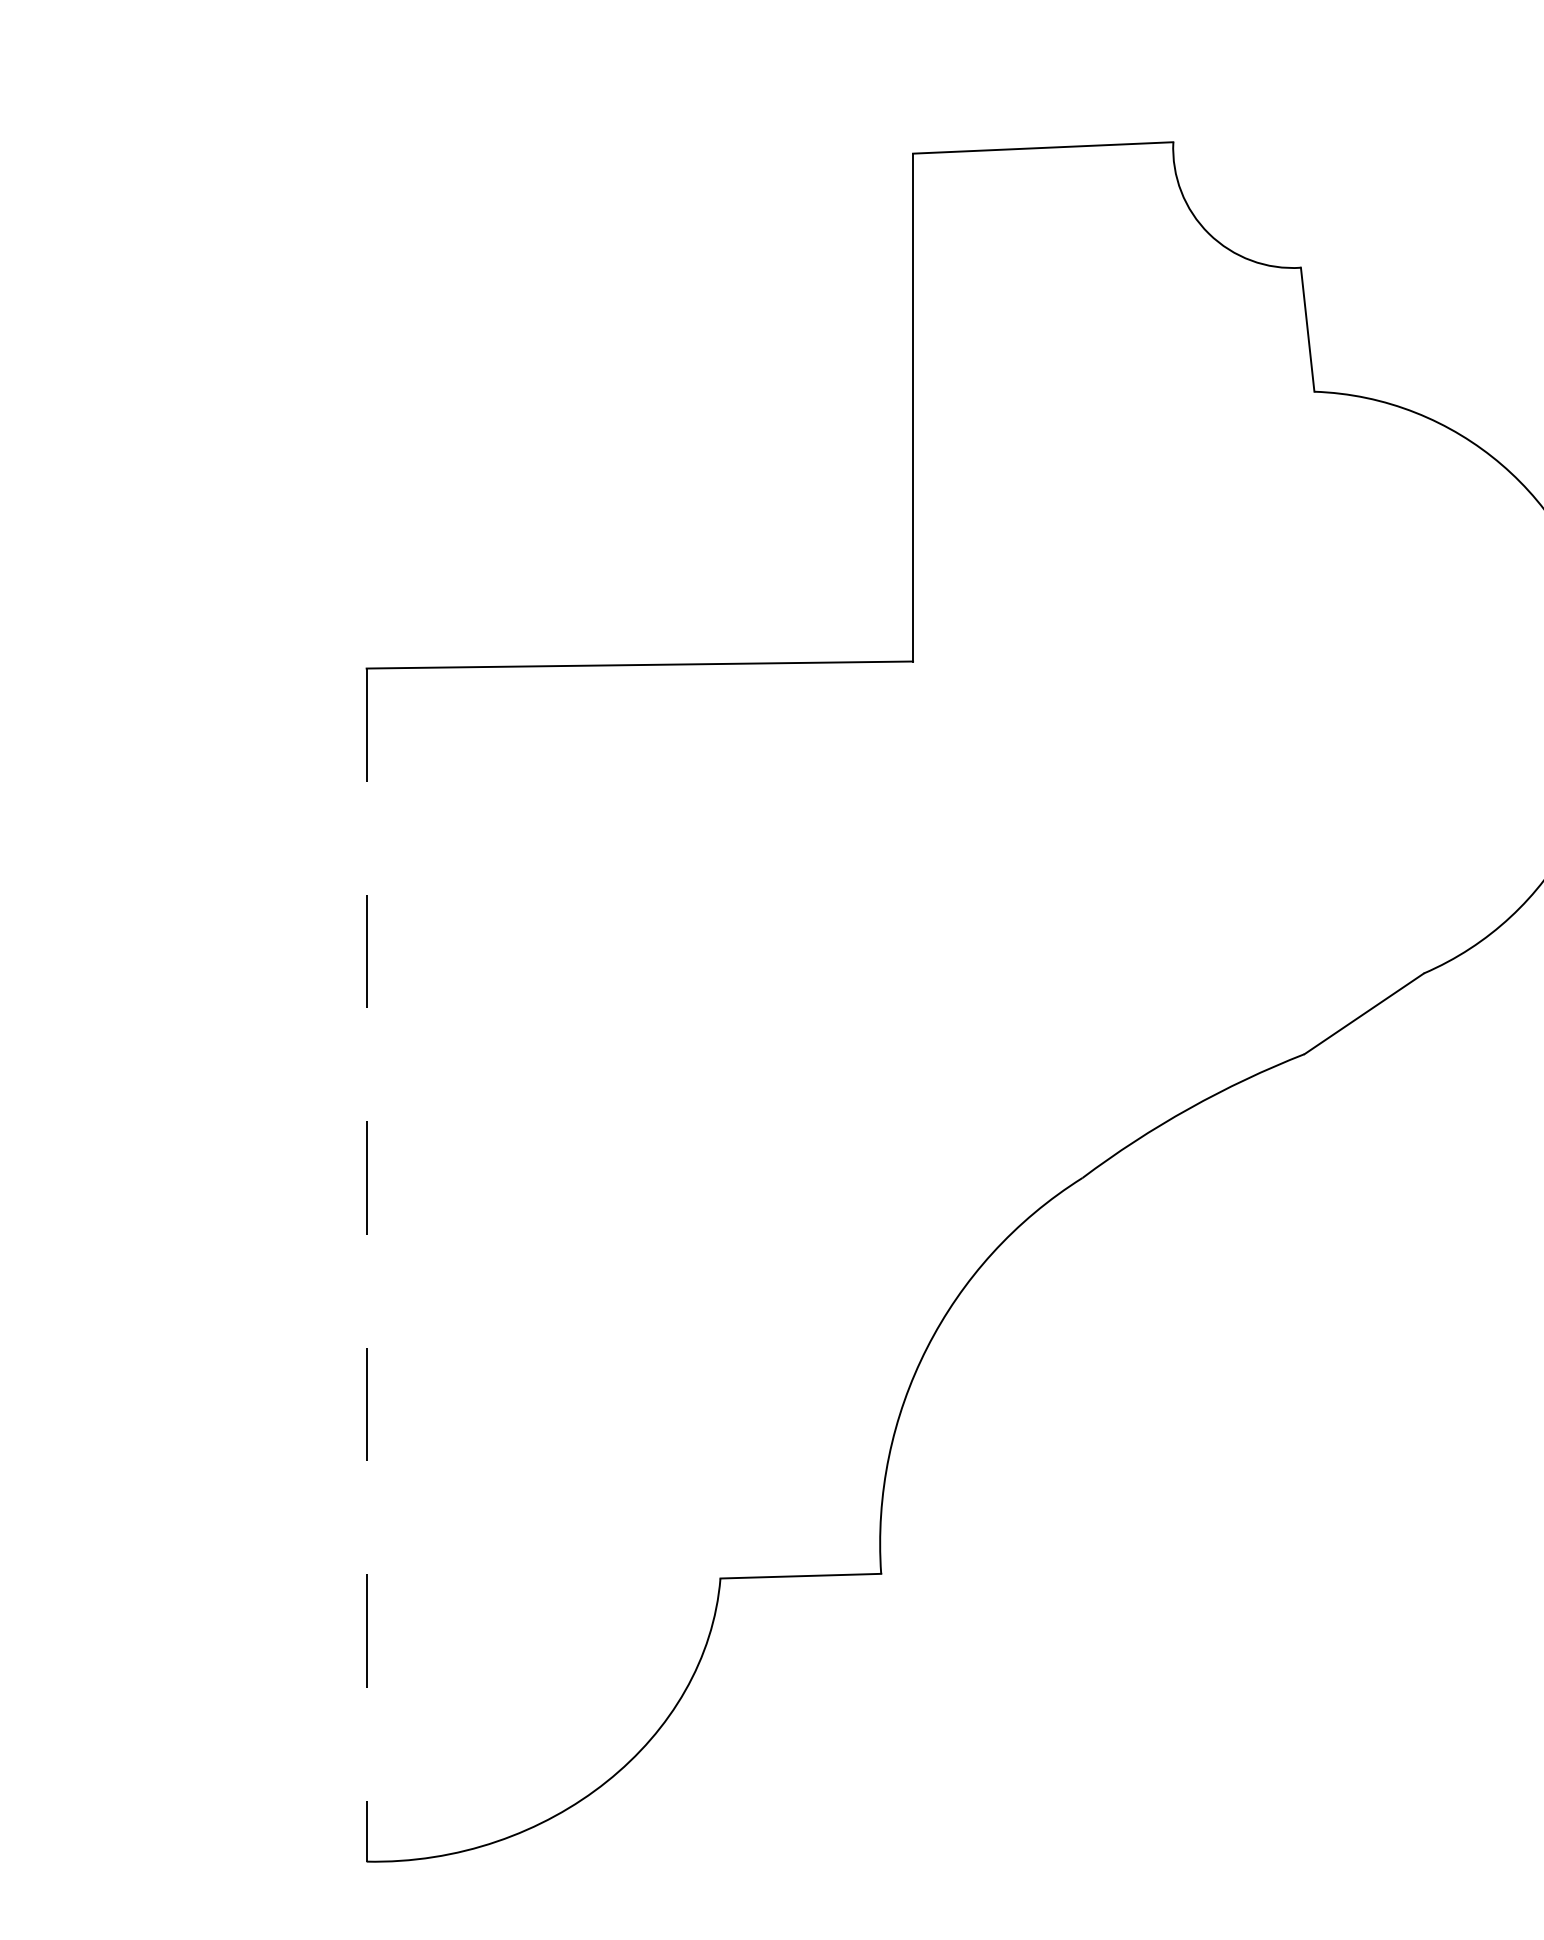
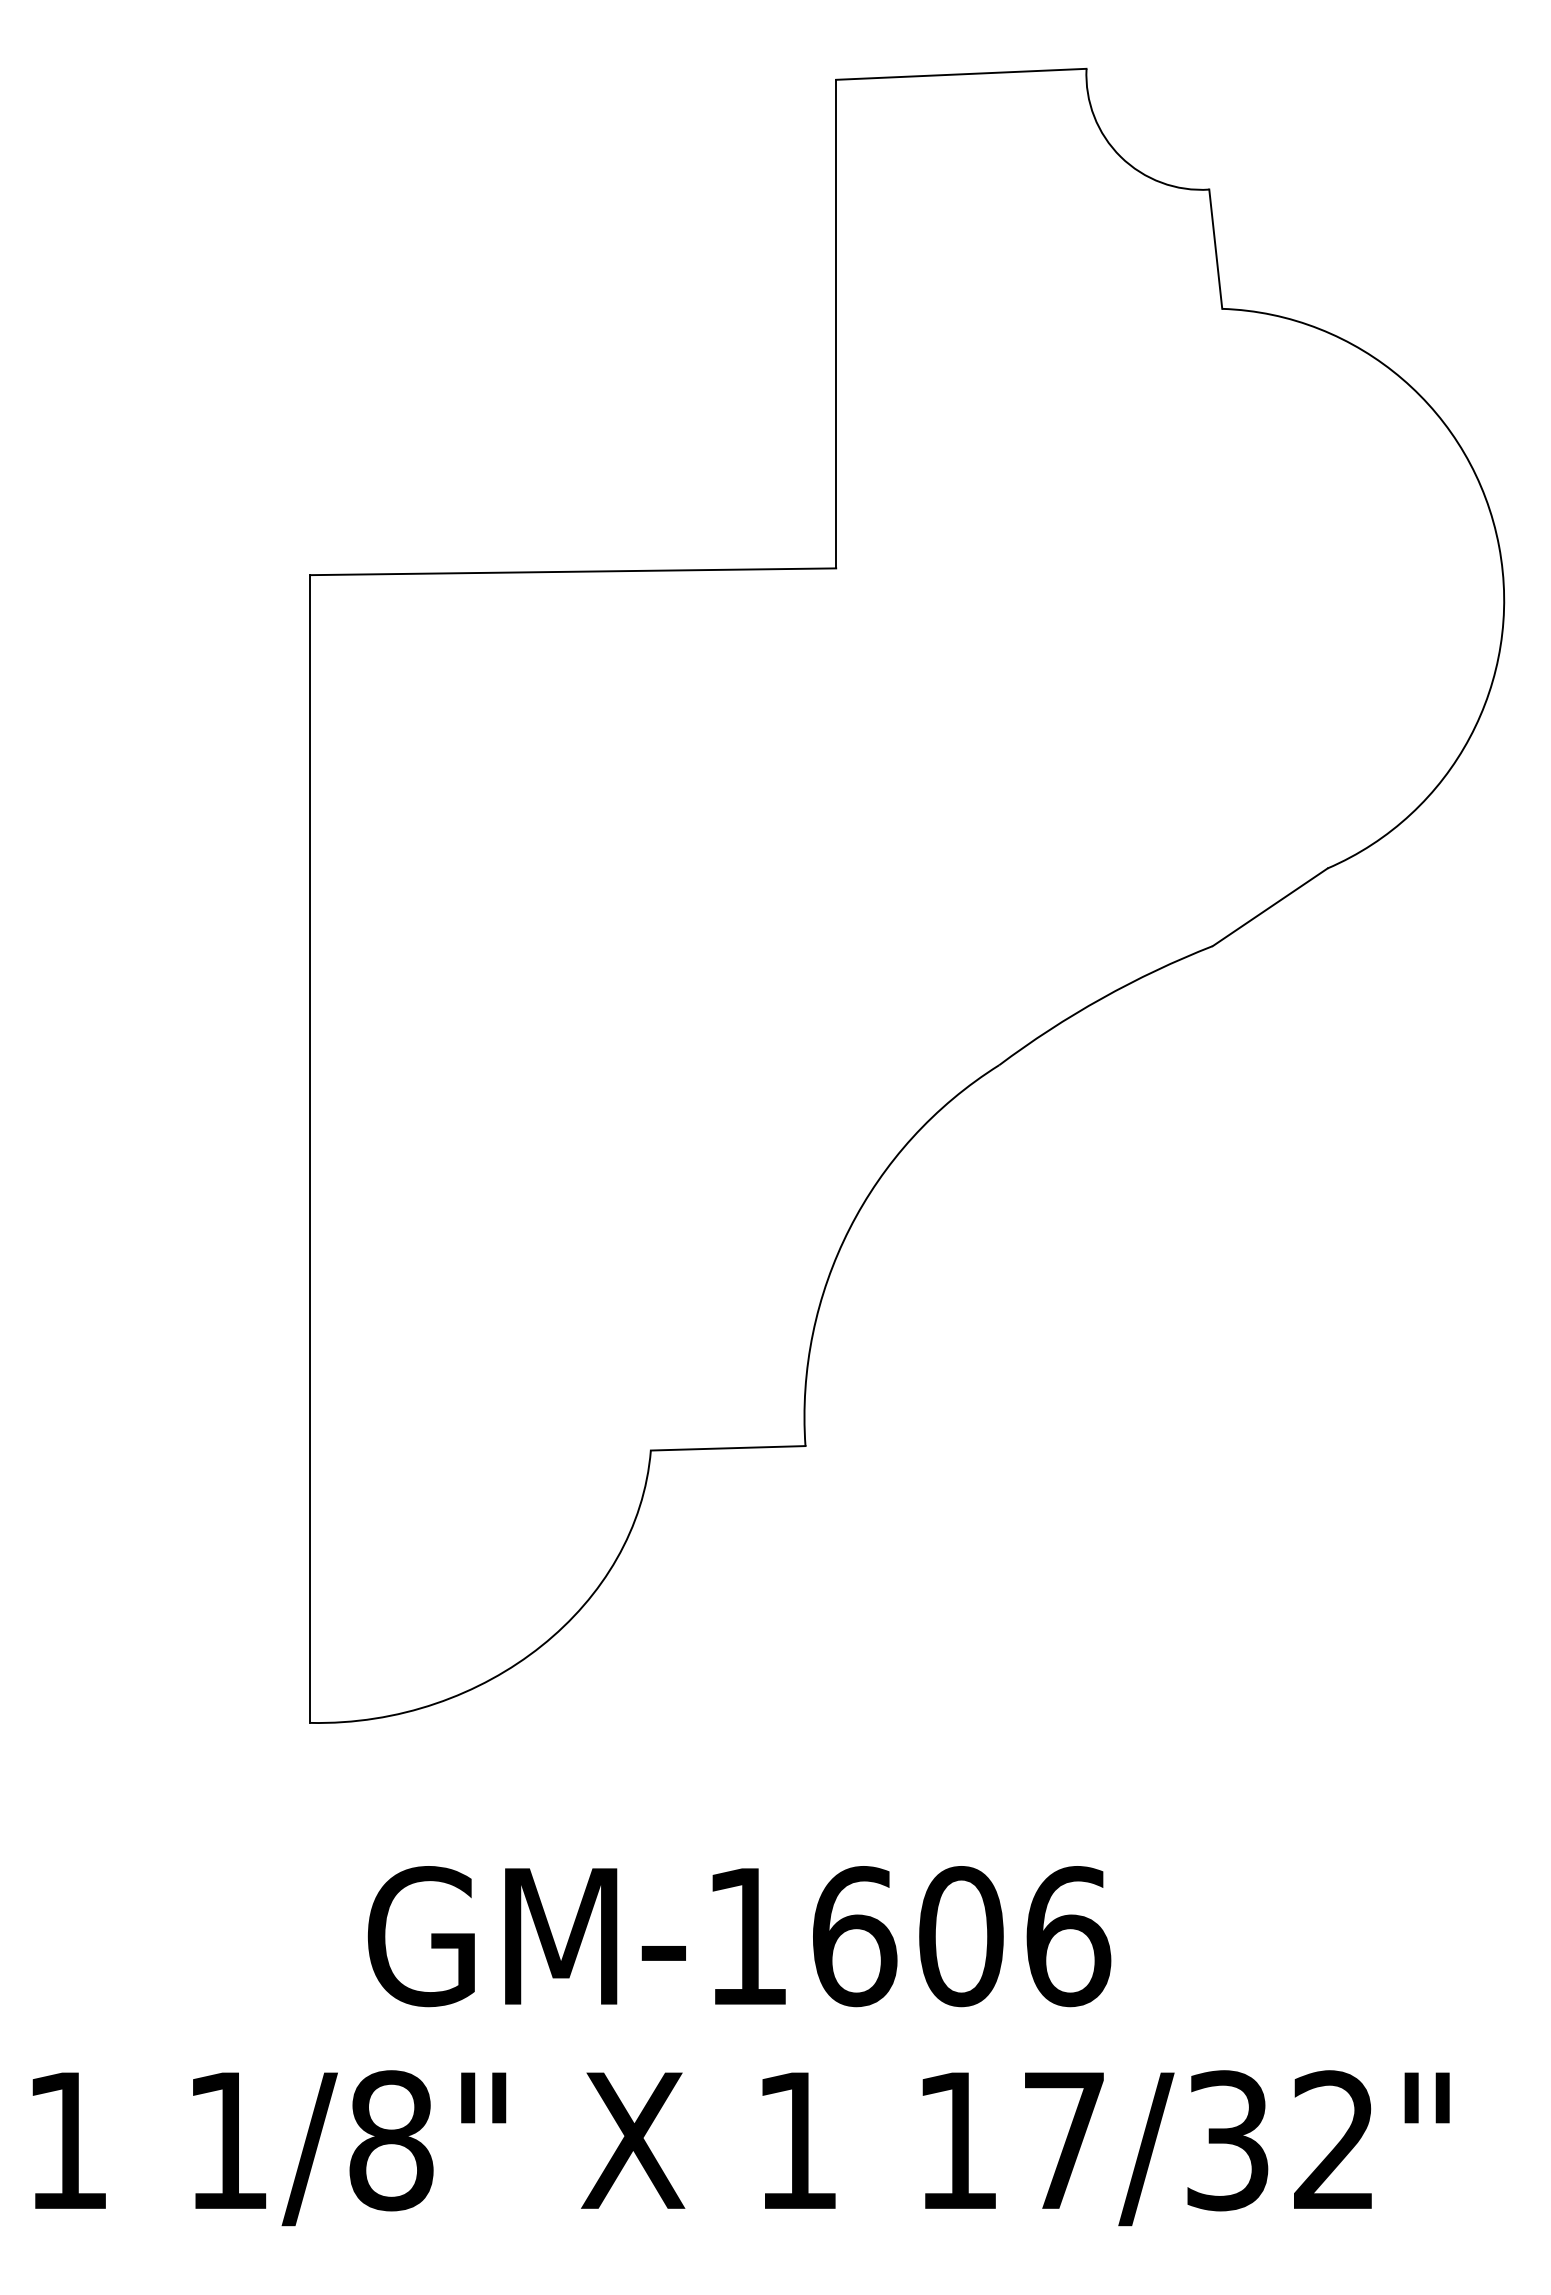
line: (366, 1265) -> (310, 1149), dashed -> solid

